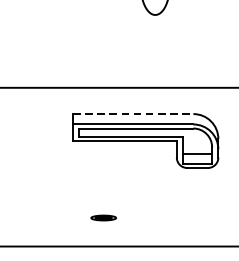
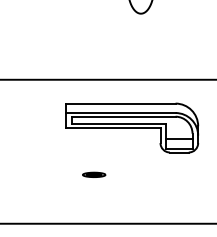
line: (132, 113) -> (120, 103), dashed -> solid
part: (104, 217) -> (94, 174), moved

